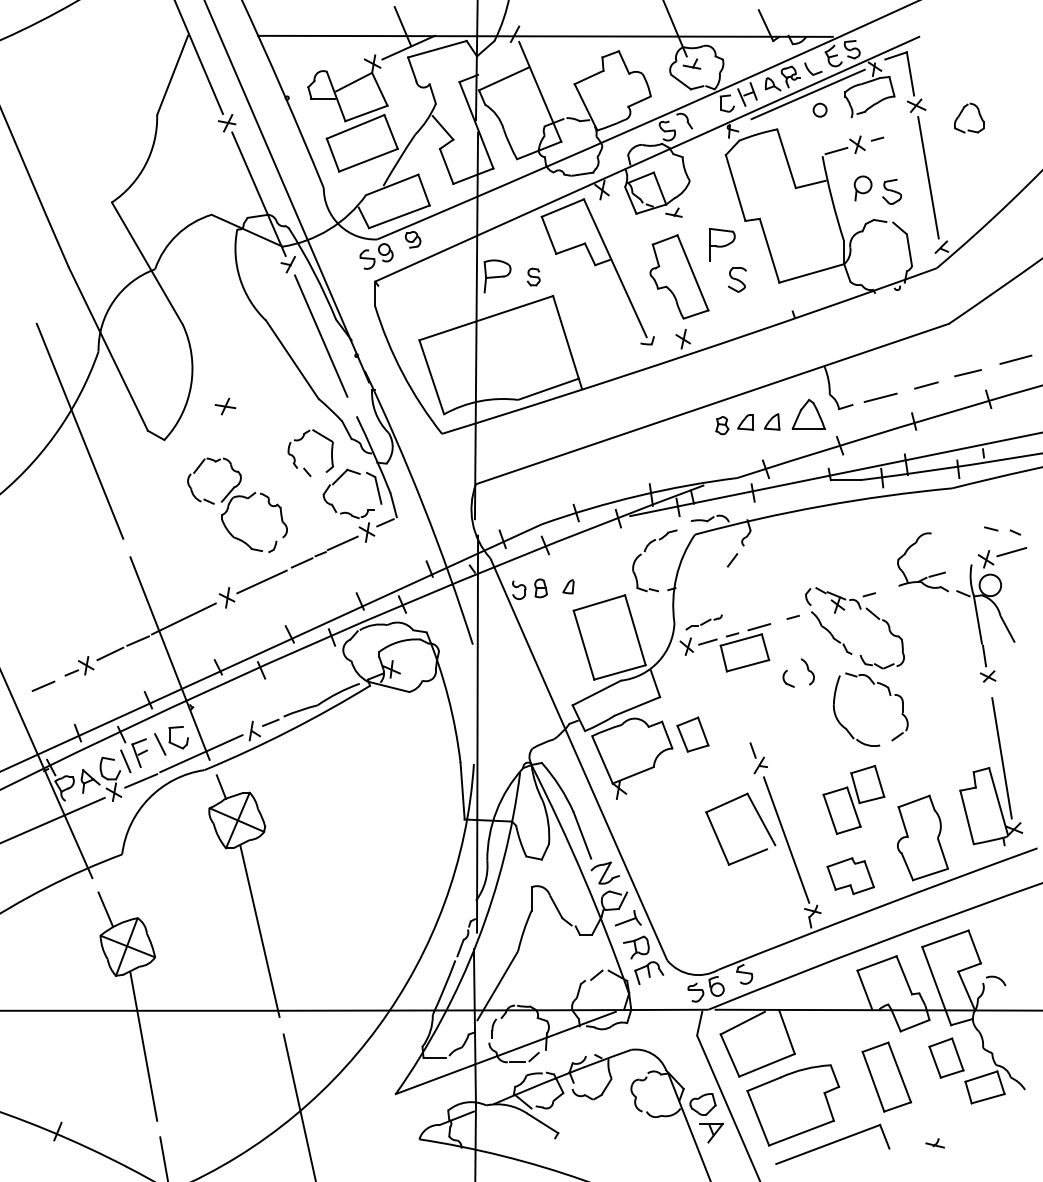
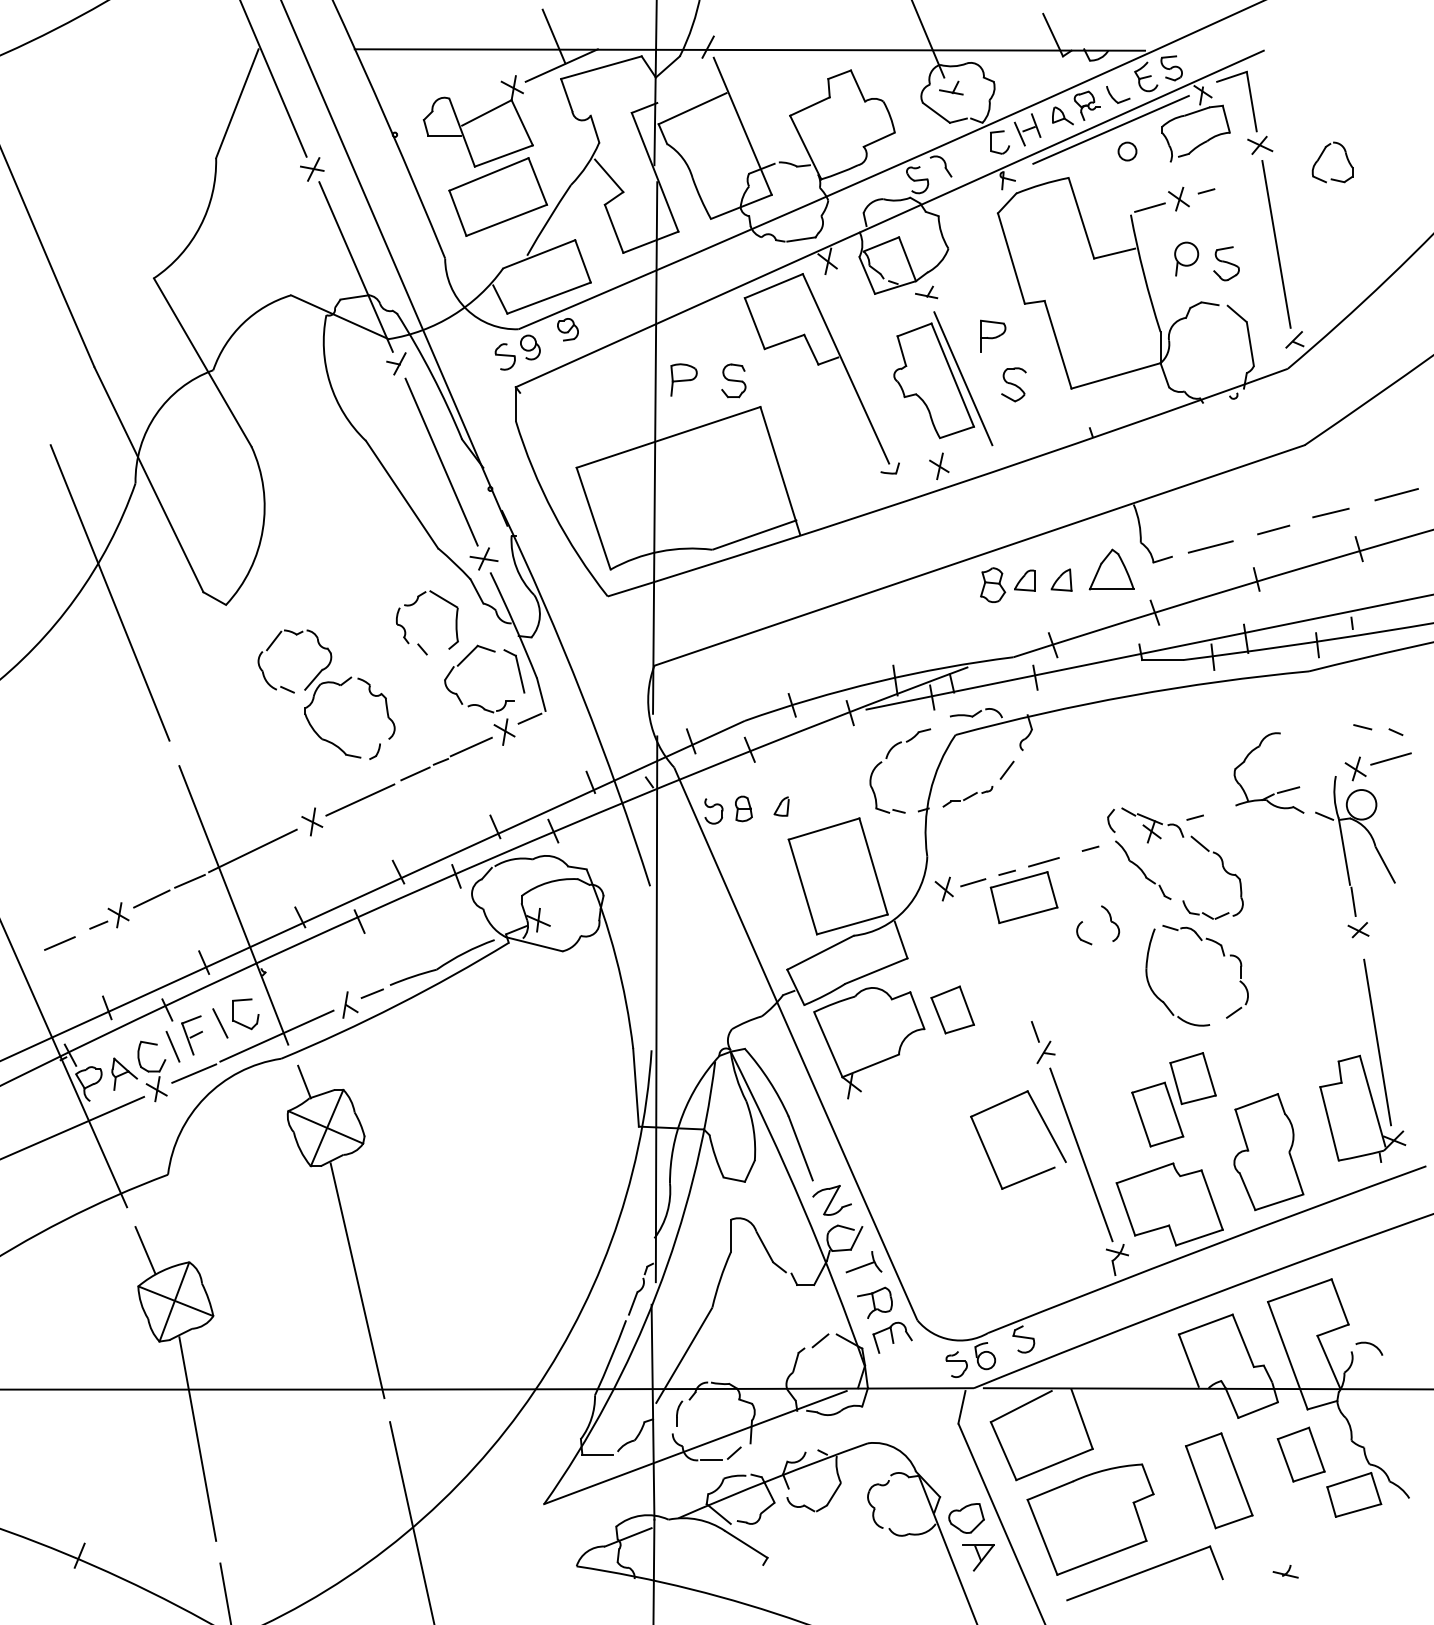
part: (722, 244) -> (993, 335), size x0.71
line: (700, 275) -> (963, 378), added
part: (497, 276) -> (683, 379), size x0.71
part: (533, 276) -> (733, 380), size x1.43
part: (225, 406) -> (483, 558), moved
part: (722, 425) -> (993, 584), size x1.43
part: (703, 622) -> (967, 796), moved
part: (850, 876) -> (1169, 1204), size x1.67

